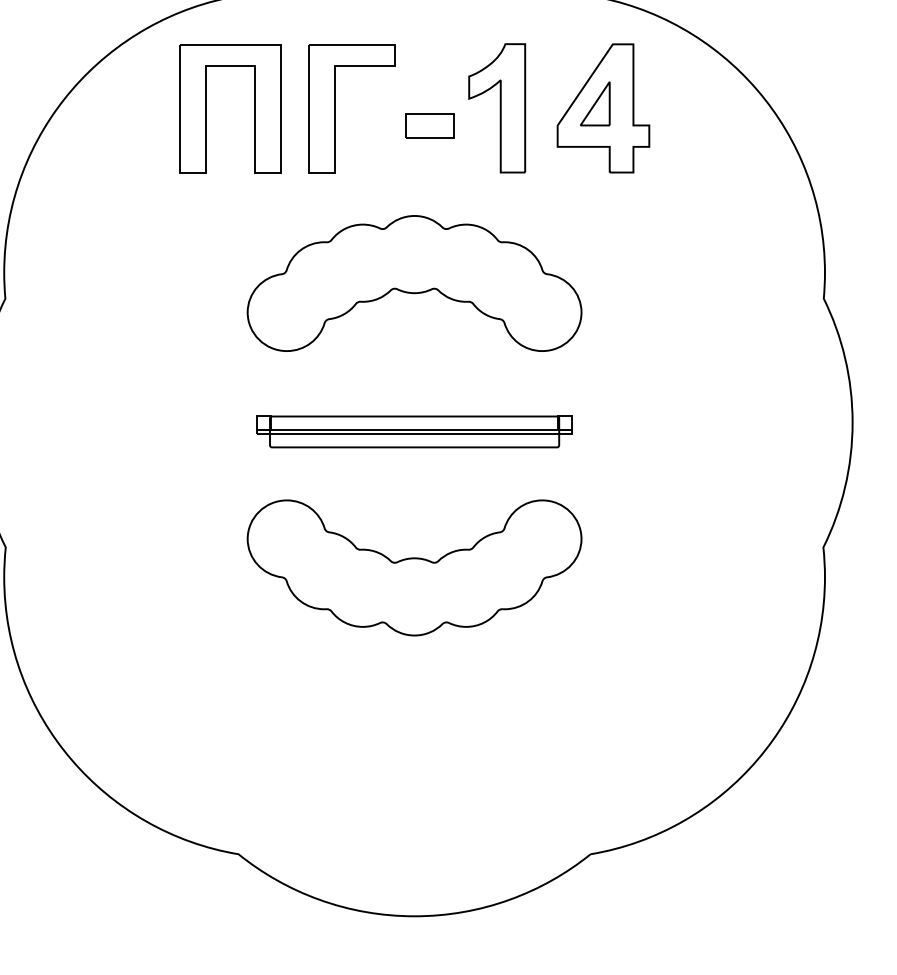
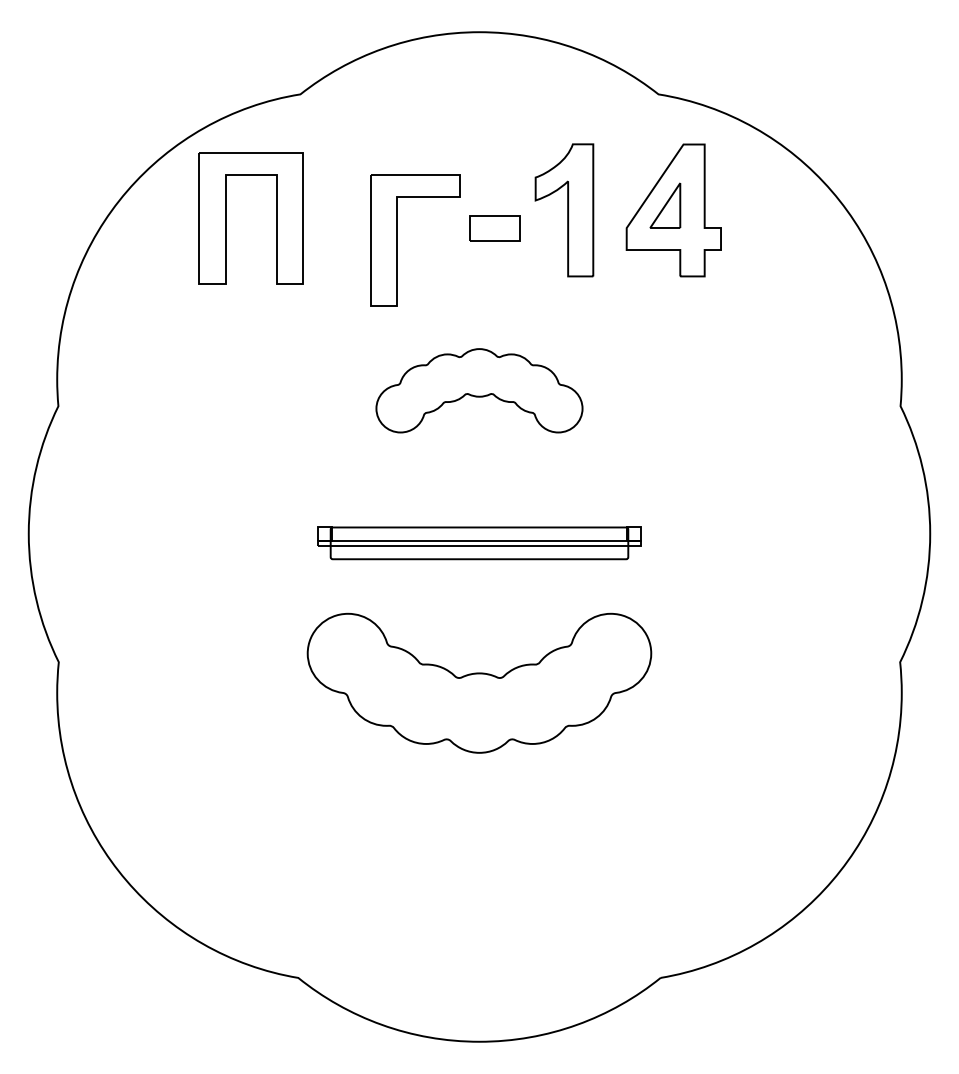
part: (206, 108) -> (226, 218), moved
part: (334, 108) -> (397, 240), moved
part: (414, 283) -> (479, 390), size x0.6

